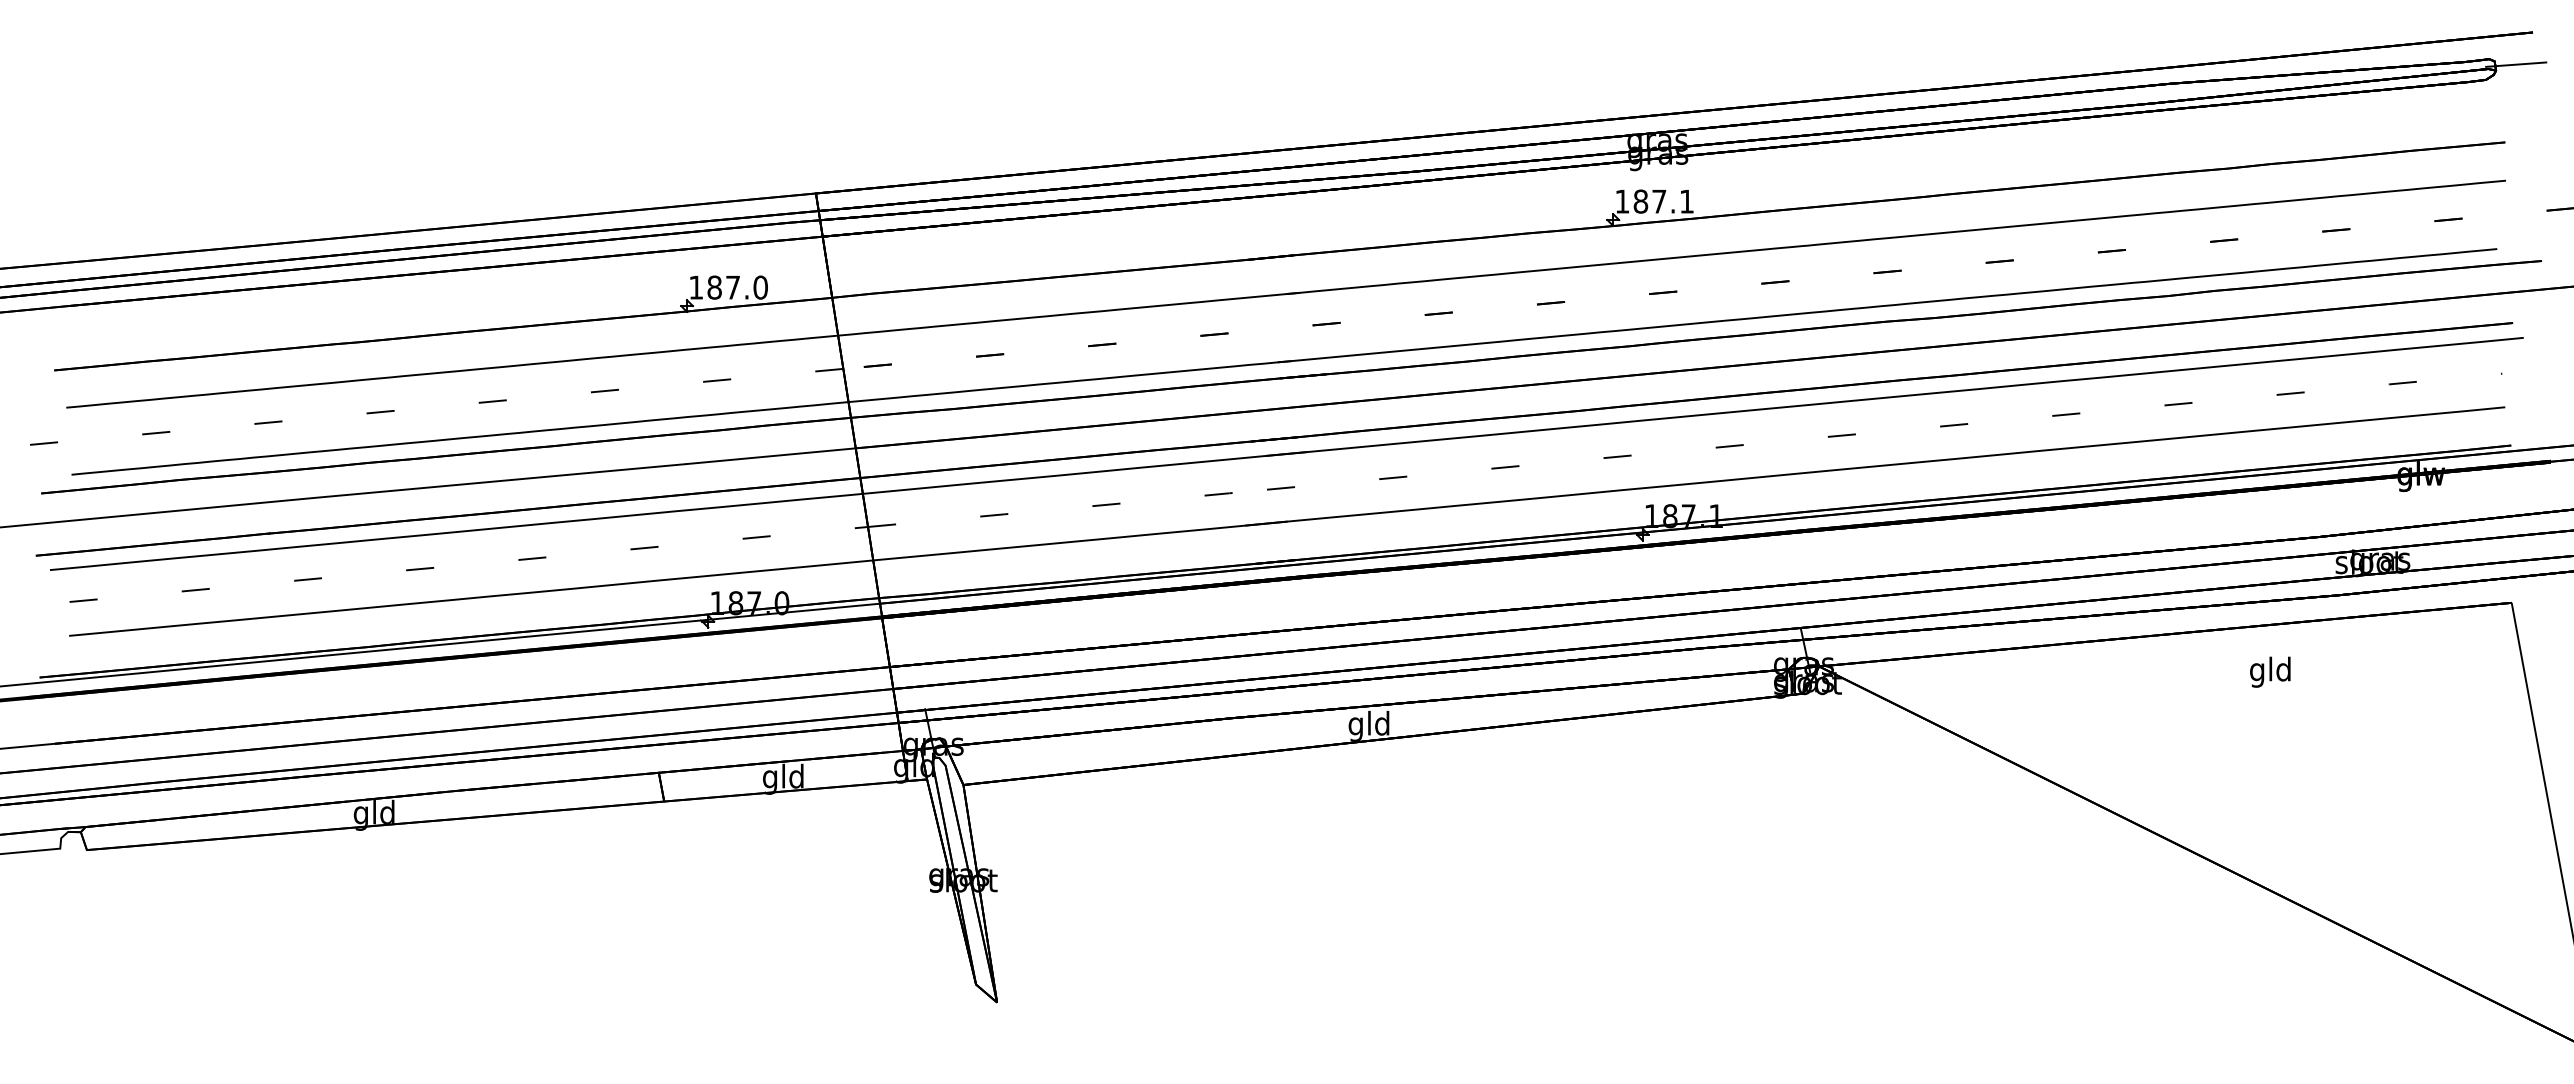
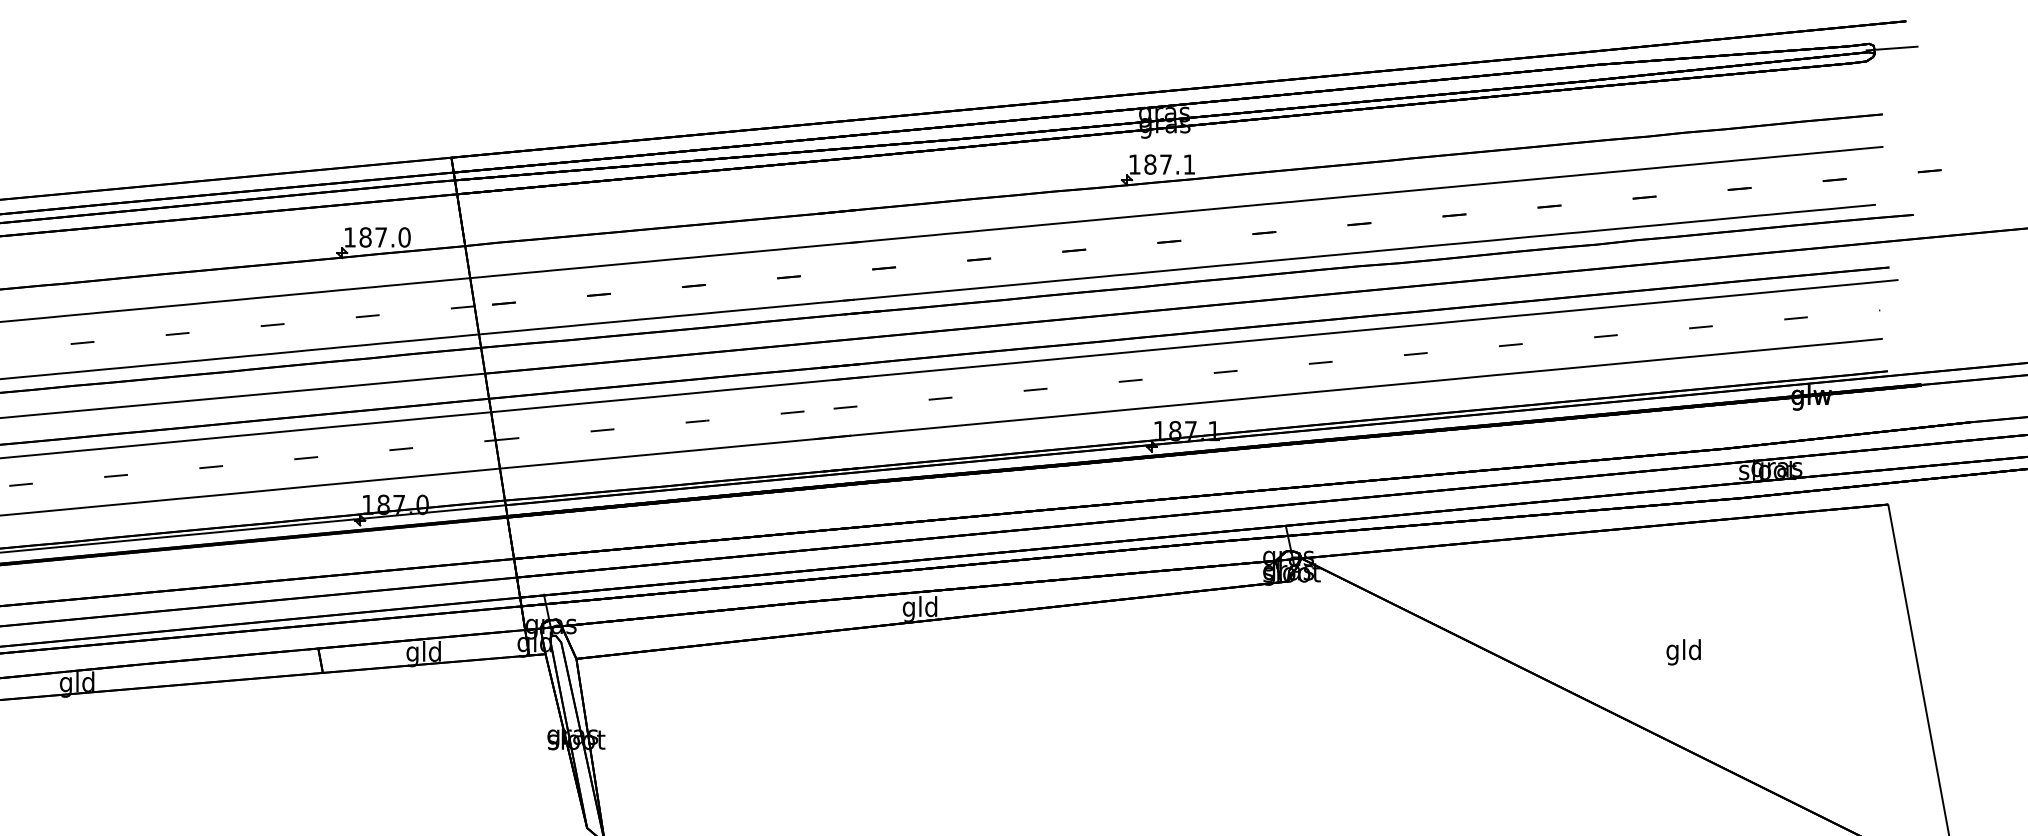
text: (2270, 671) -> (1683, 651), moved

